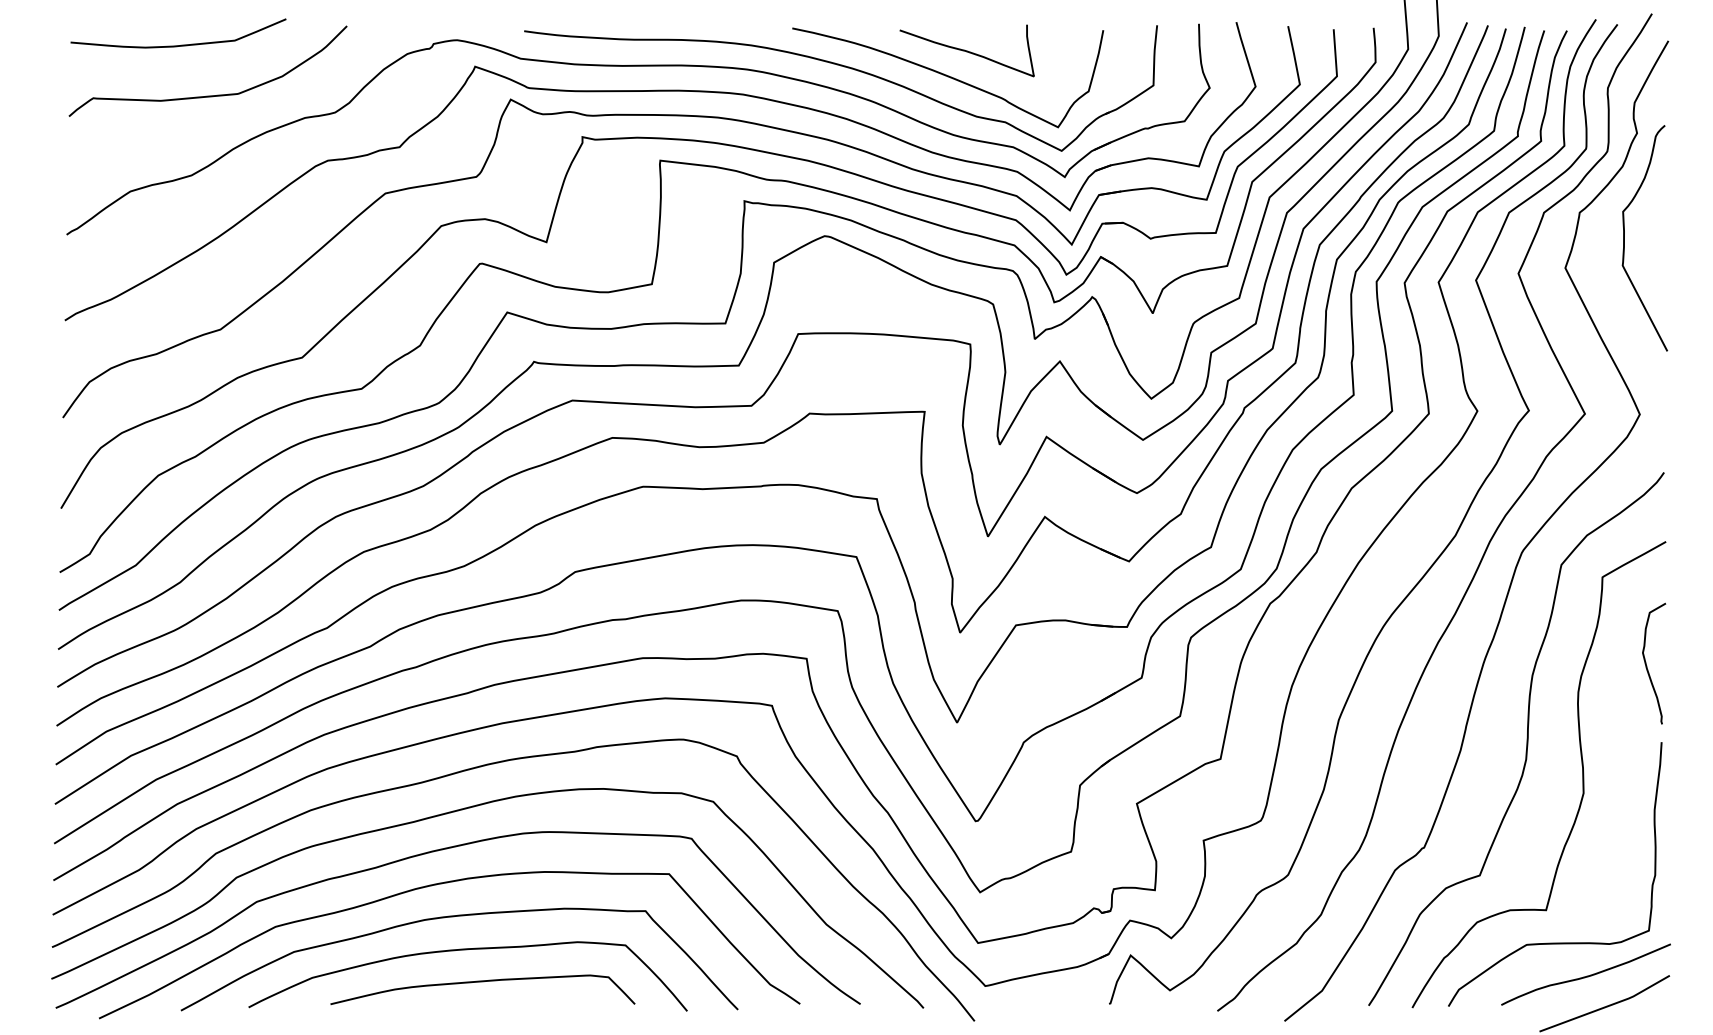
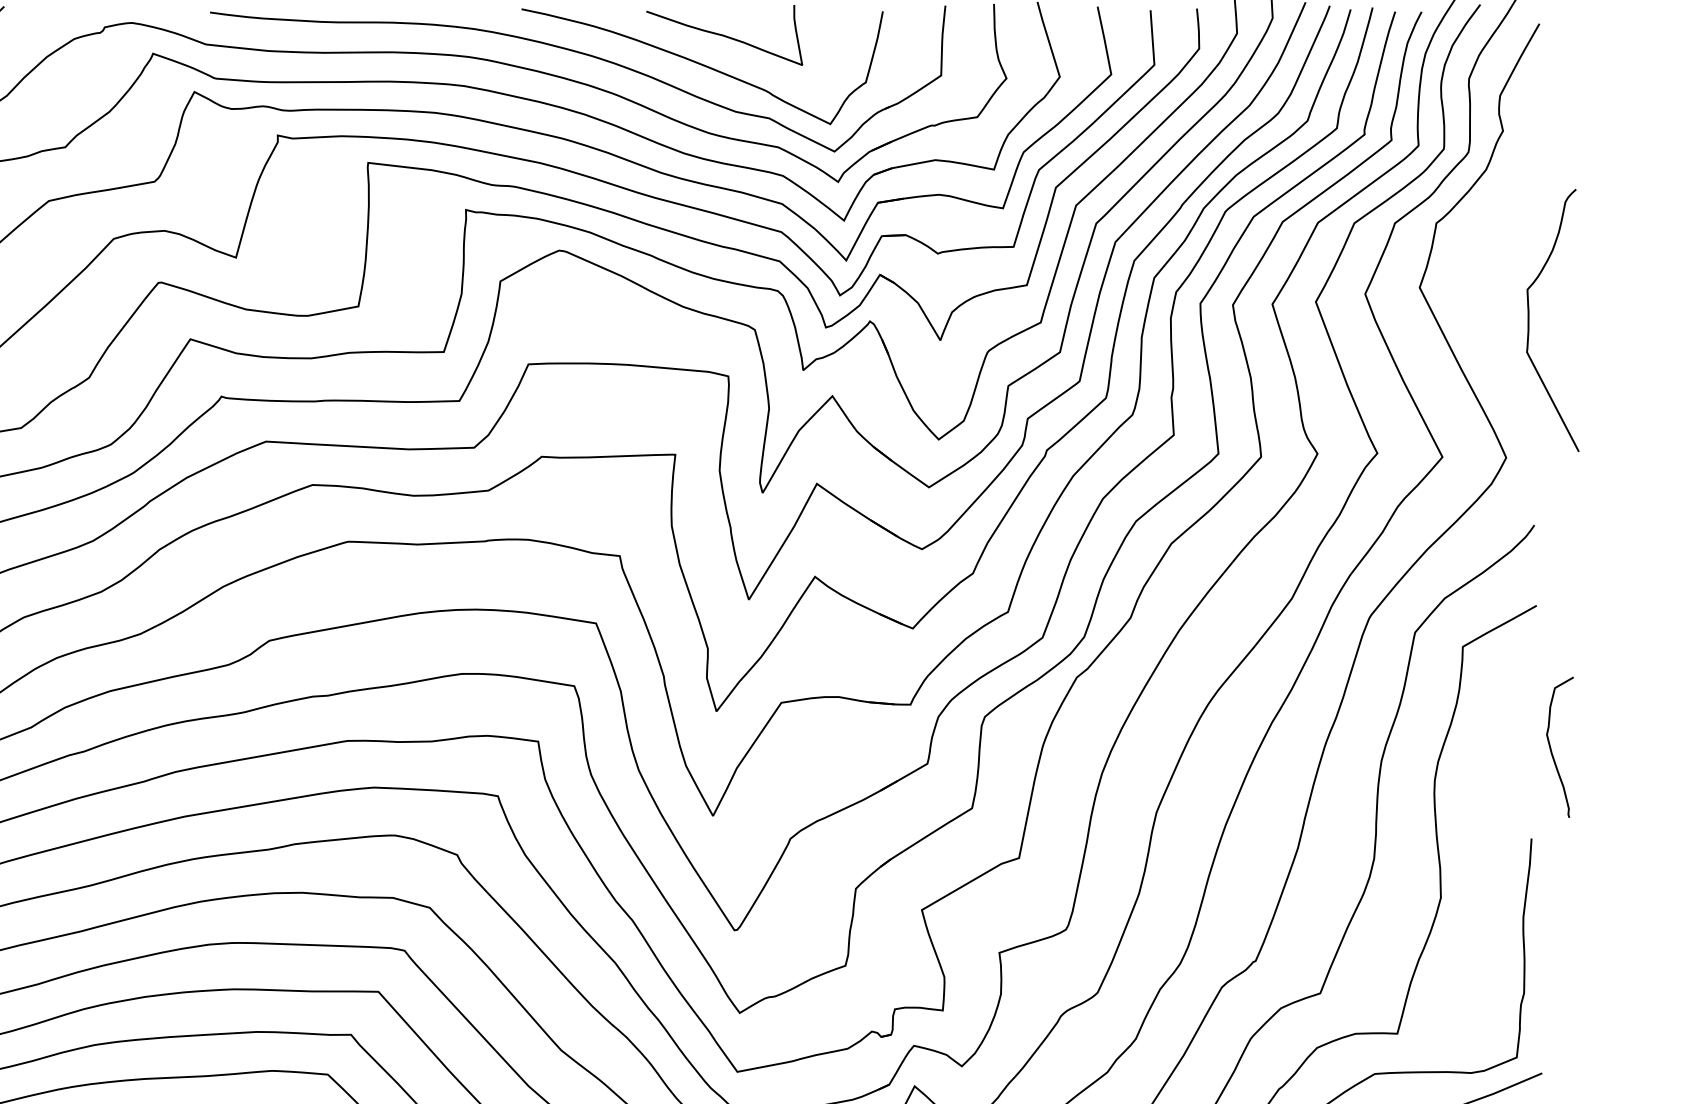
curve: (1624, 238) -> (1529, 320), moved
curve: (1647, 666) -> (1552, 750), moved

